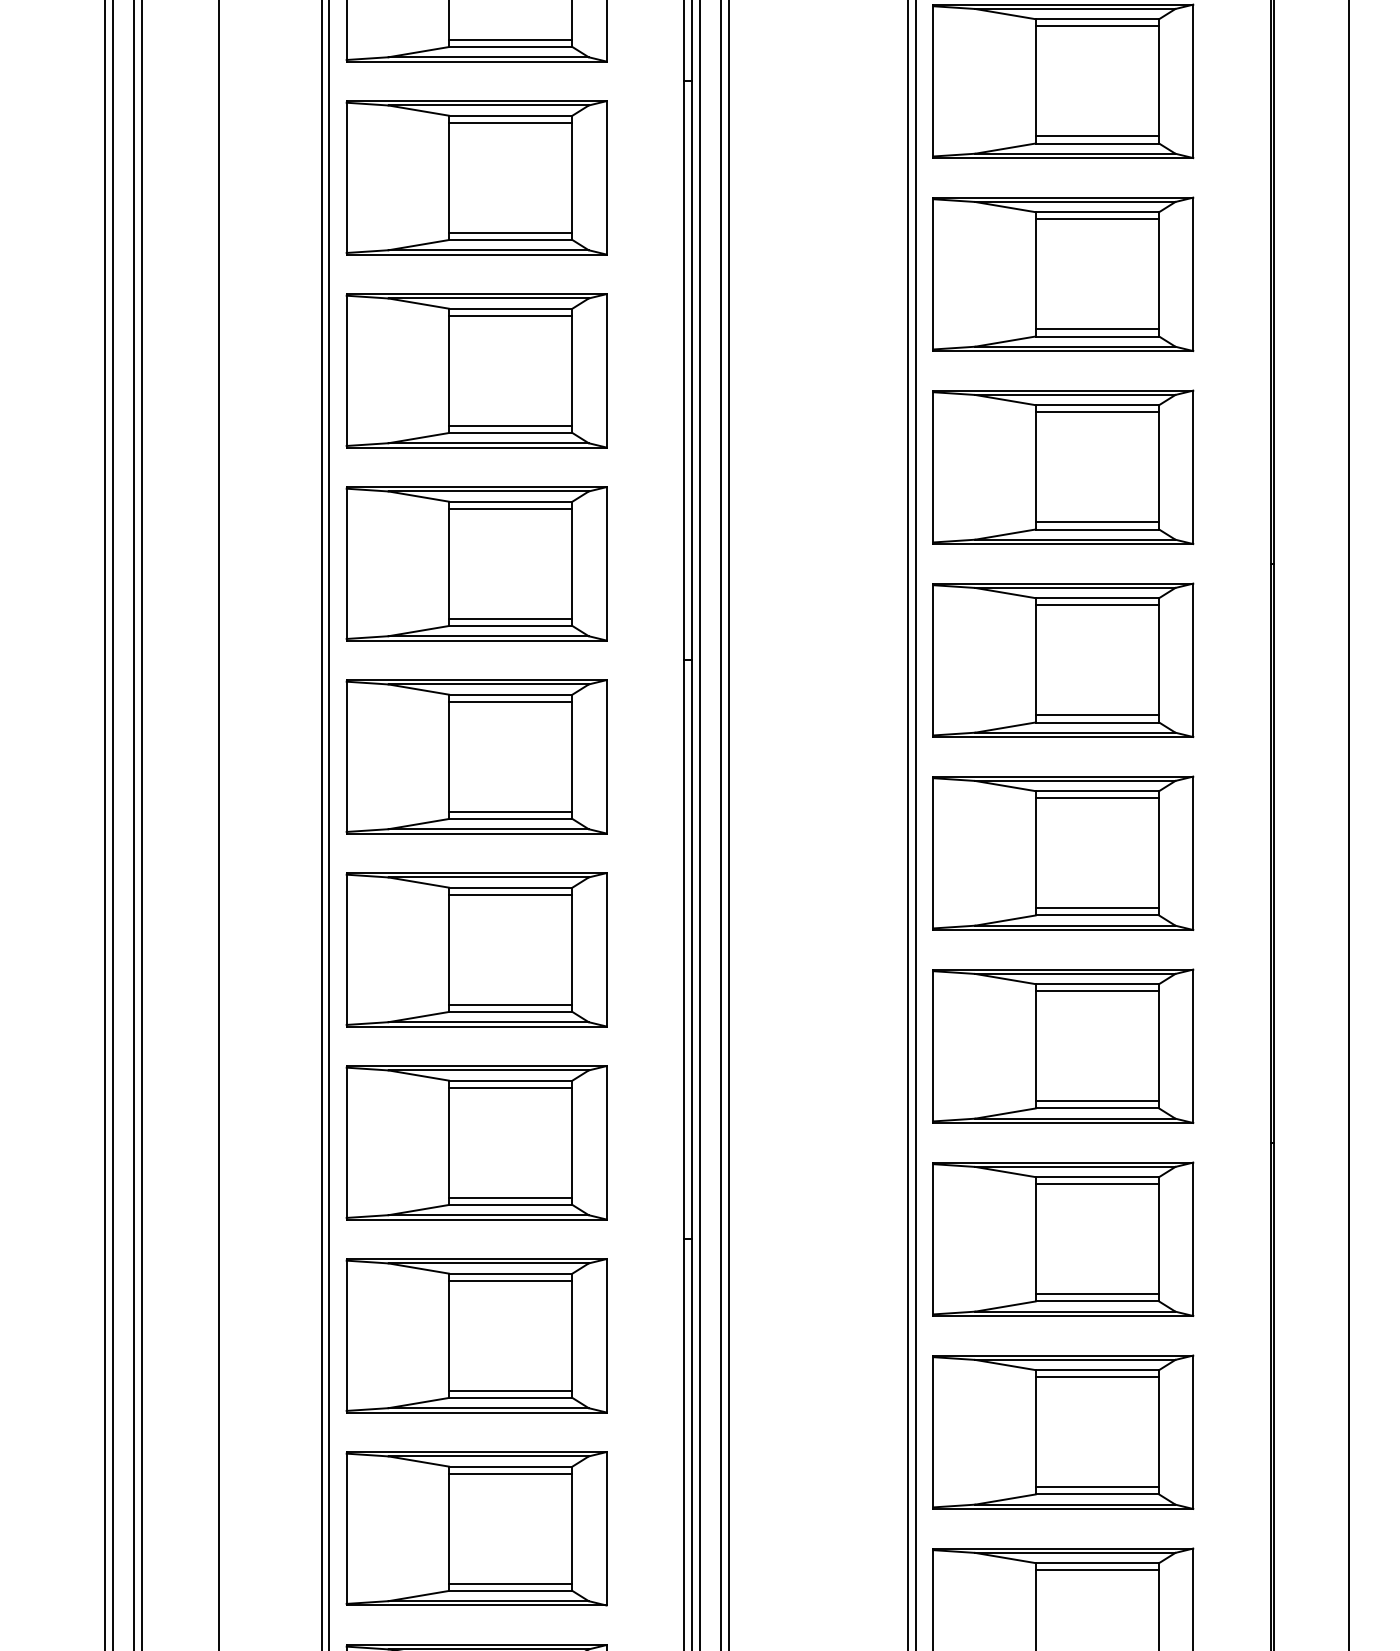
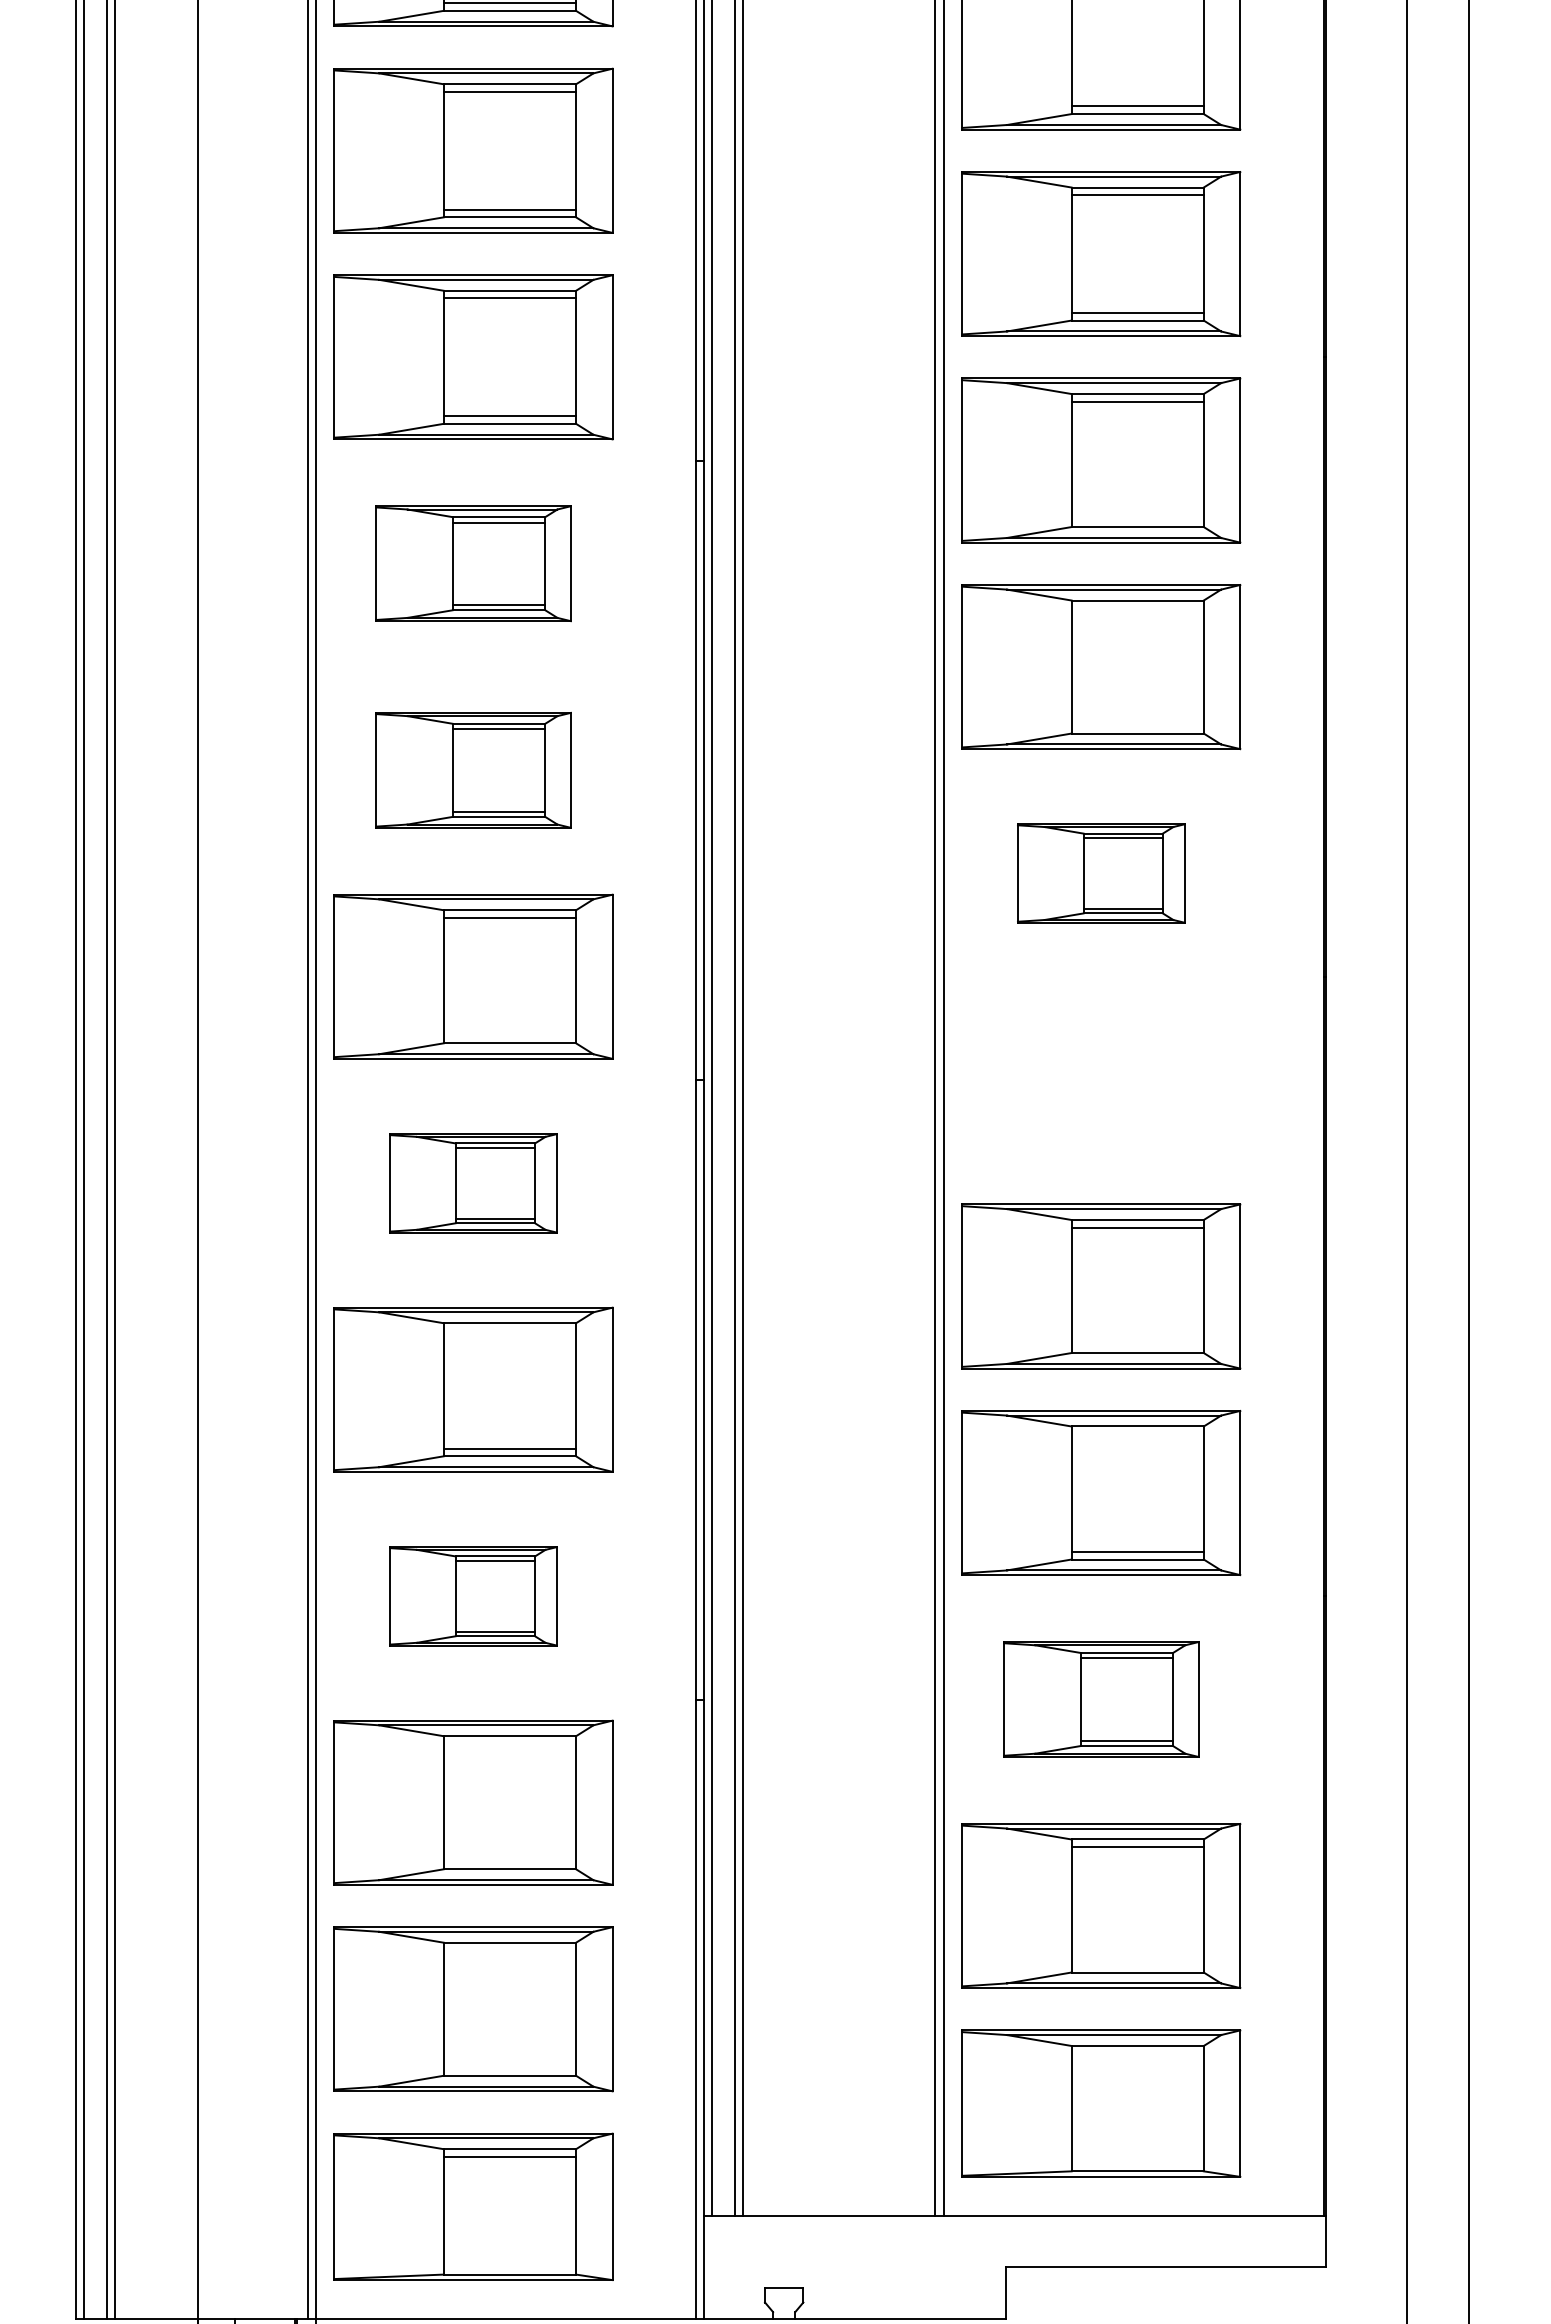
line: (1097, 136) -> (1137, 519), removed
part: (476, 177) -> (473, 563), size x0.7
line: (1097, 219) -> (1137, 608), removed
line: (1097, 328) -> (1137, 725), removed
part: (476, 371) -> (473, 770), size x0.7
part: (1063, 467) -> (1101, 873), size x0.6
line: (510, 618) -> (509, 1035), removed
part: (1063, 660) -> (1101, 1080), removed
part: (476, 757) -> (473, 1183), size x0.6
line: (510, 894) -> (509, 1330), removed
line: (1097, 908) -> (1137, 1345), removed
line: (1097, 991) -> (1137, 1434), removed
part: (476, 1143) -> (473, 1596), size x0.6
part: (1063, 1239) -> (1101, 1699), size x0.7
line: (510, 1280) -> (509, 1743), removed
line: (510, 1390) -> (509, 1861), removed
line: (510, 1473) -> (509, 1950), removed
line: (1097, 1486) -> (1137, 1964), removed
line: (1097, 1570) -> (1137, 2053), removed
line: (510, 1584) -> (509, 2068), removed

